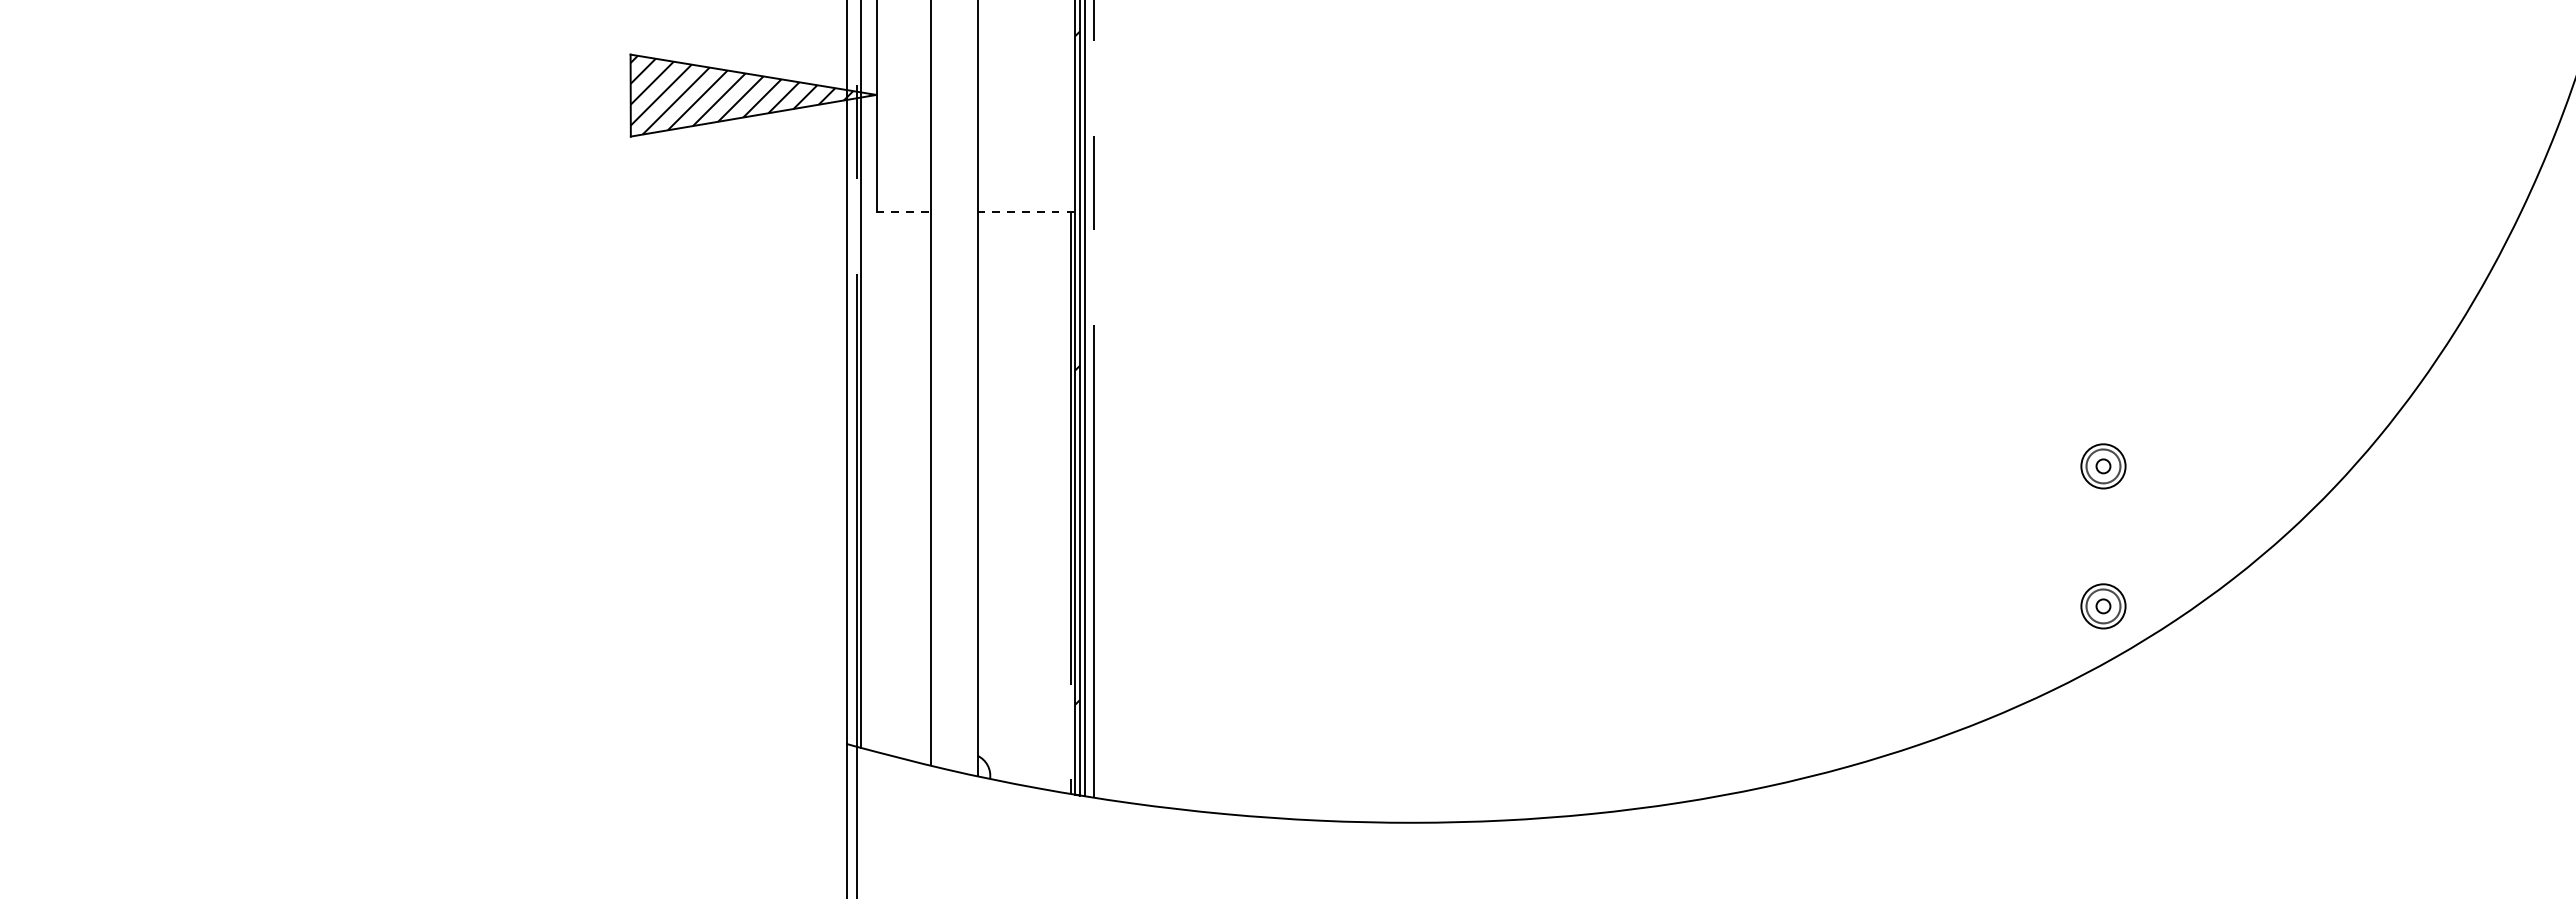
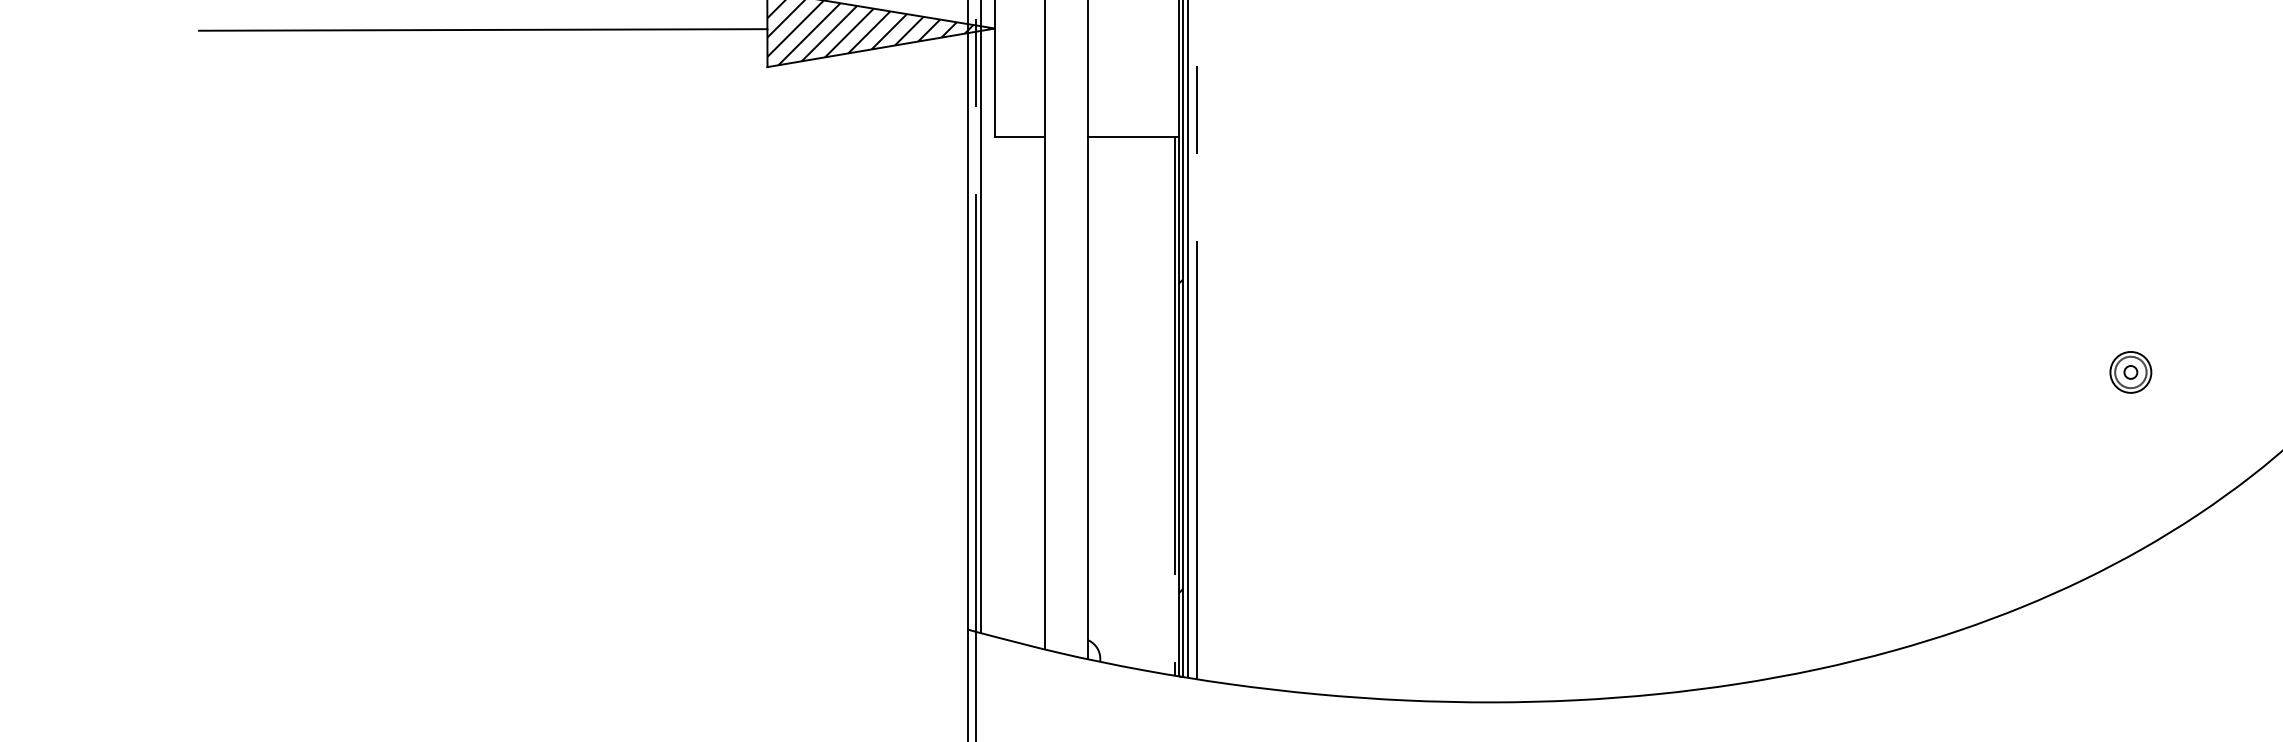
line: (323, 96) -> (482, 29), added
line: (904, 212) -> (1020, 137), dashed -> solid
line: (1026, 212) -> (1133, 137), dashed -> solid
part: (2103, 606) -> (2130, 502), removed

